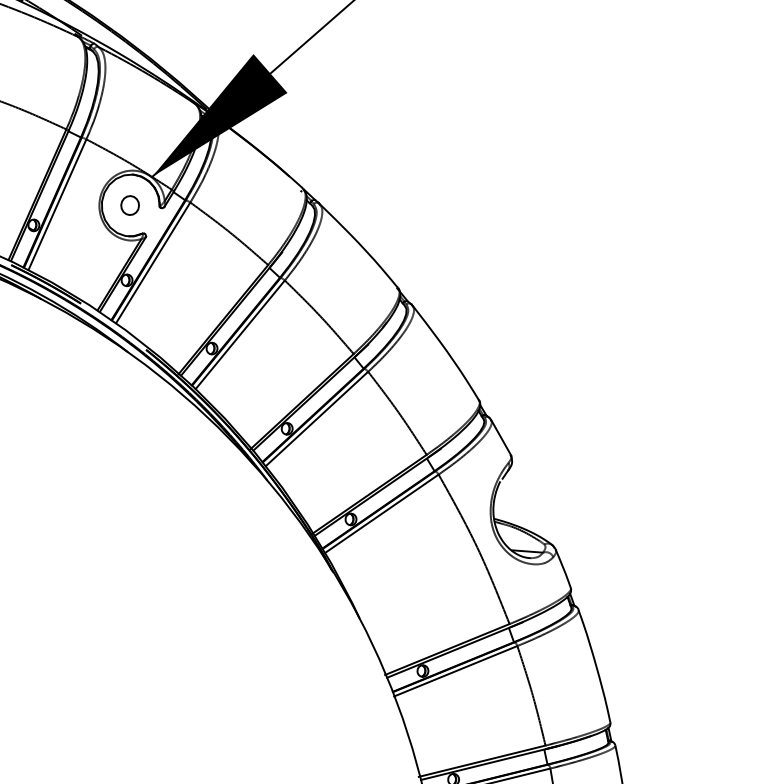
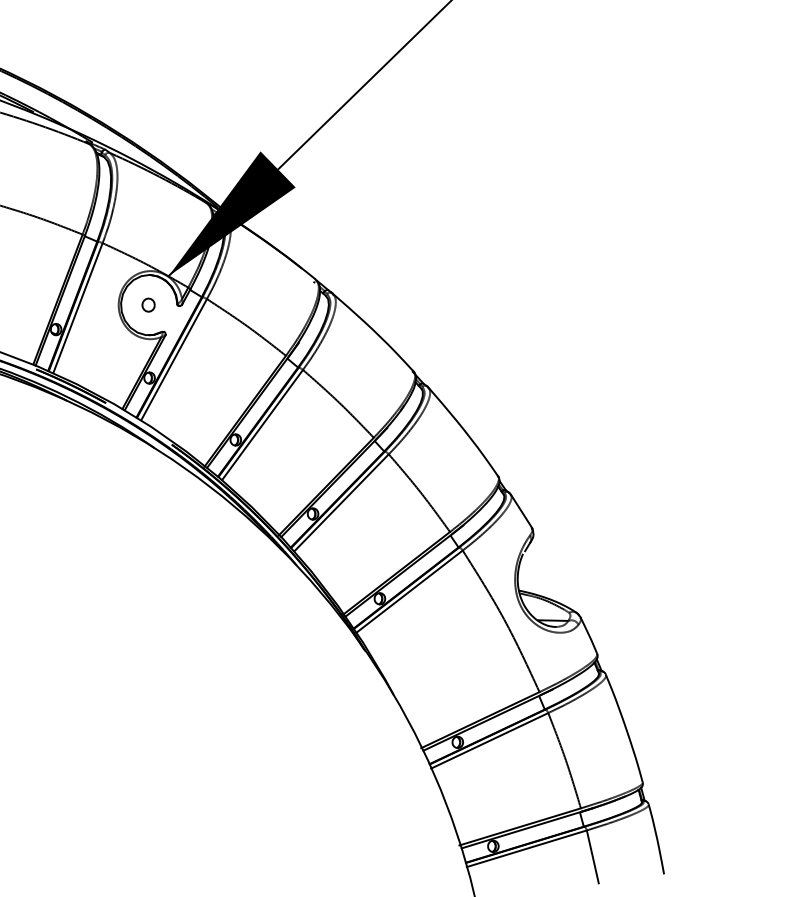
part: (130, 204) -> (148, 304), size x0.71

